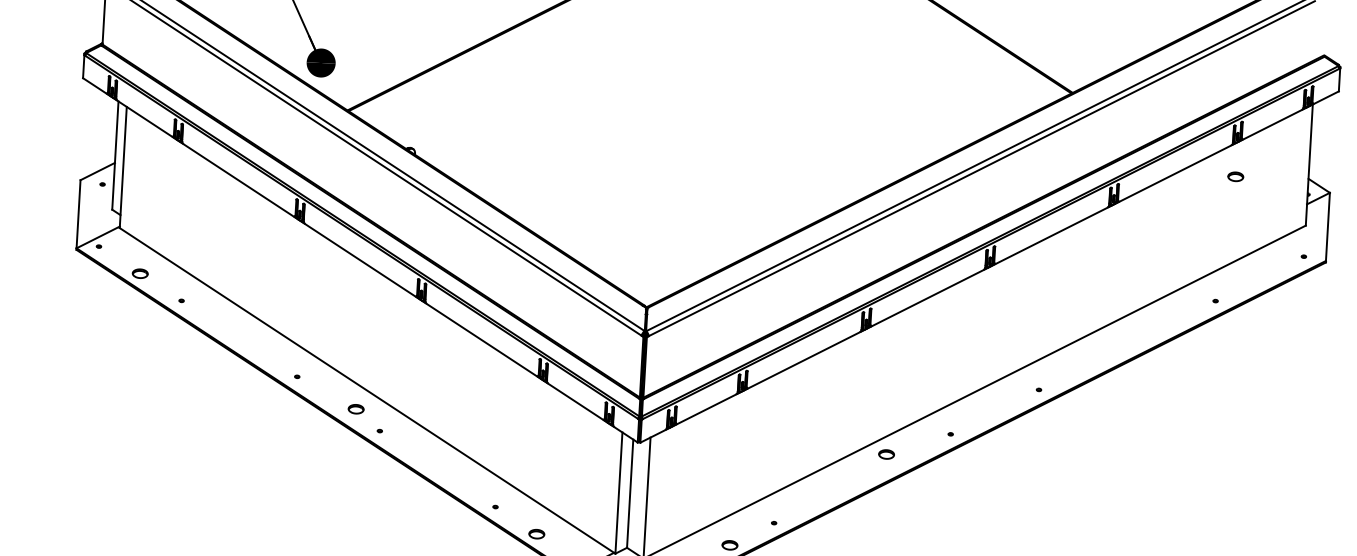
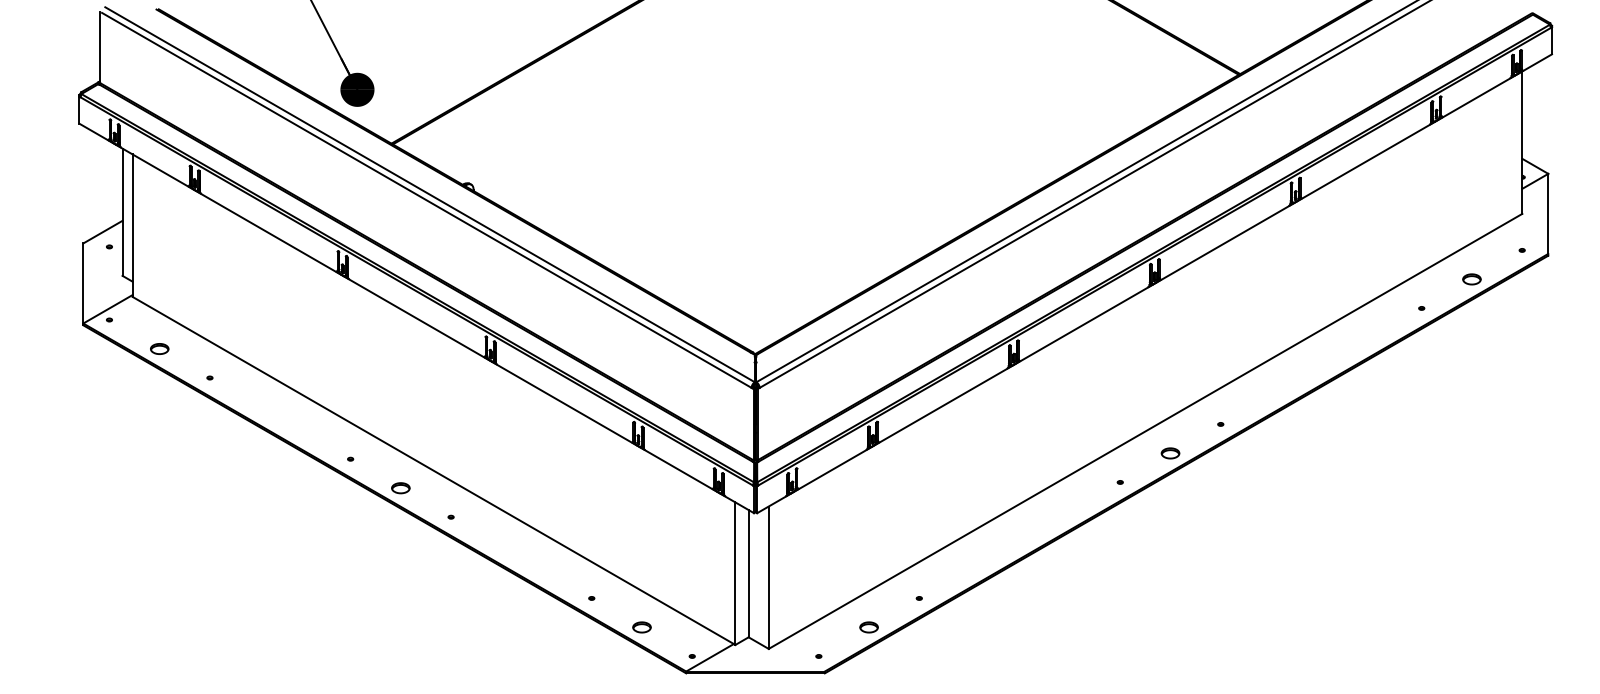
part: (1235, 176) -> (1471, 279), moved
part: (355, 409) -> (400, 488), moved
part: (886, 454) -> (1170, 453), moved

